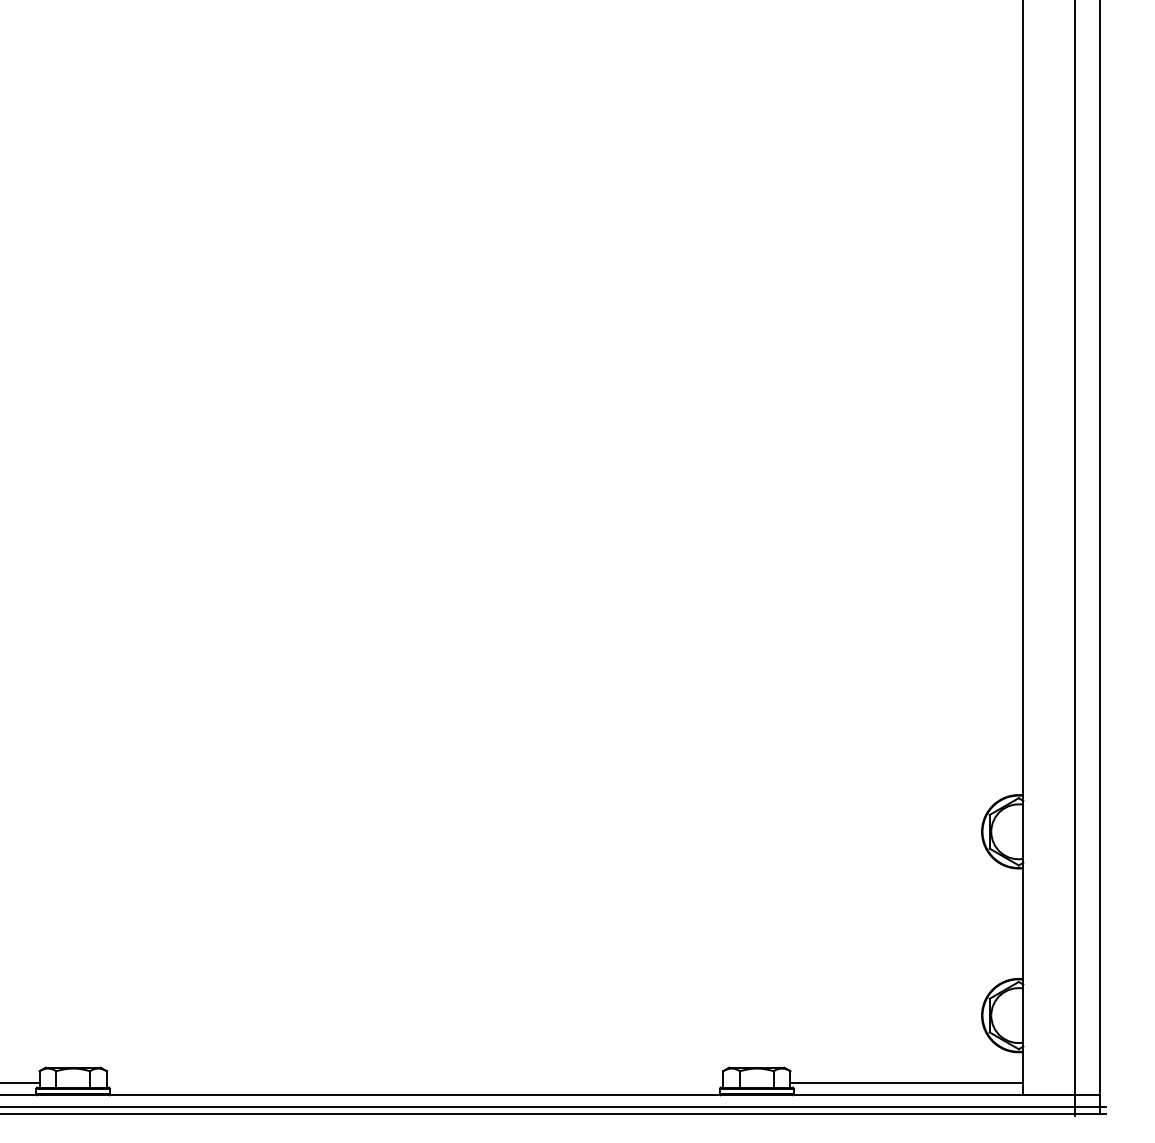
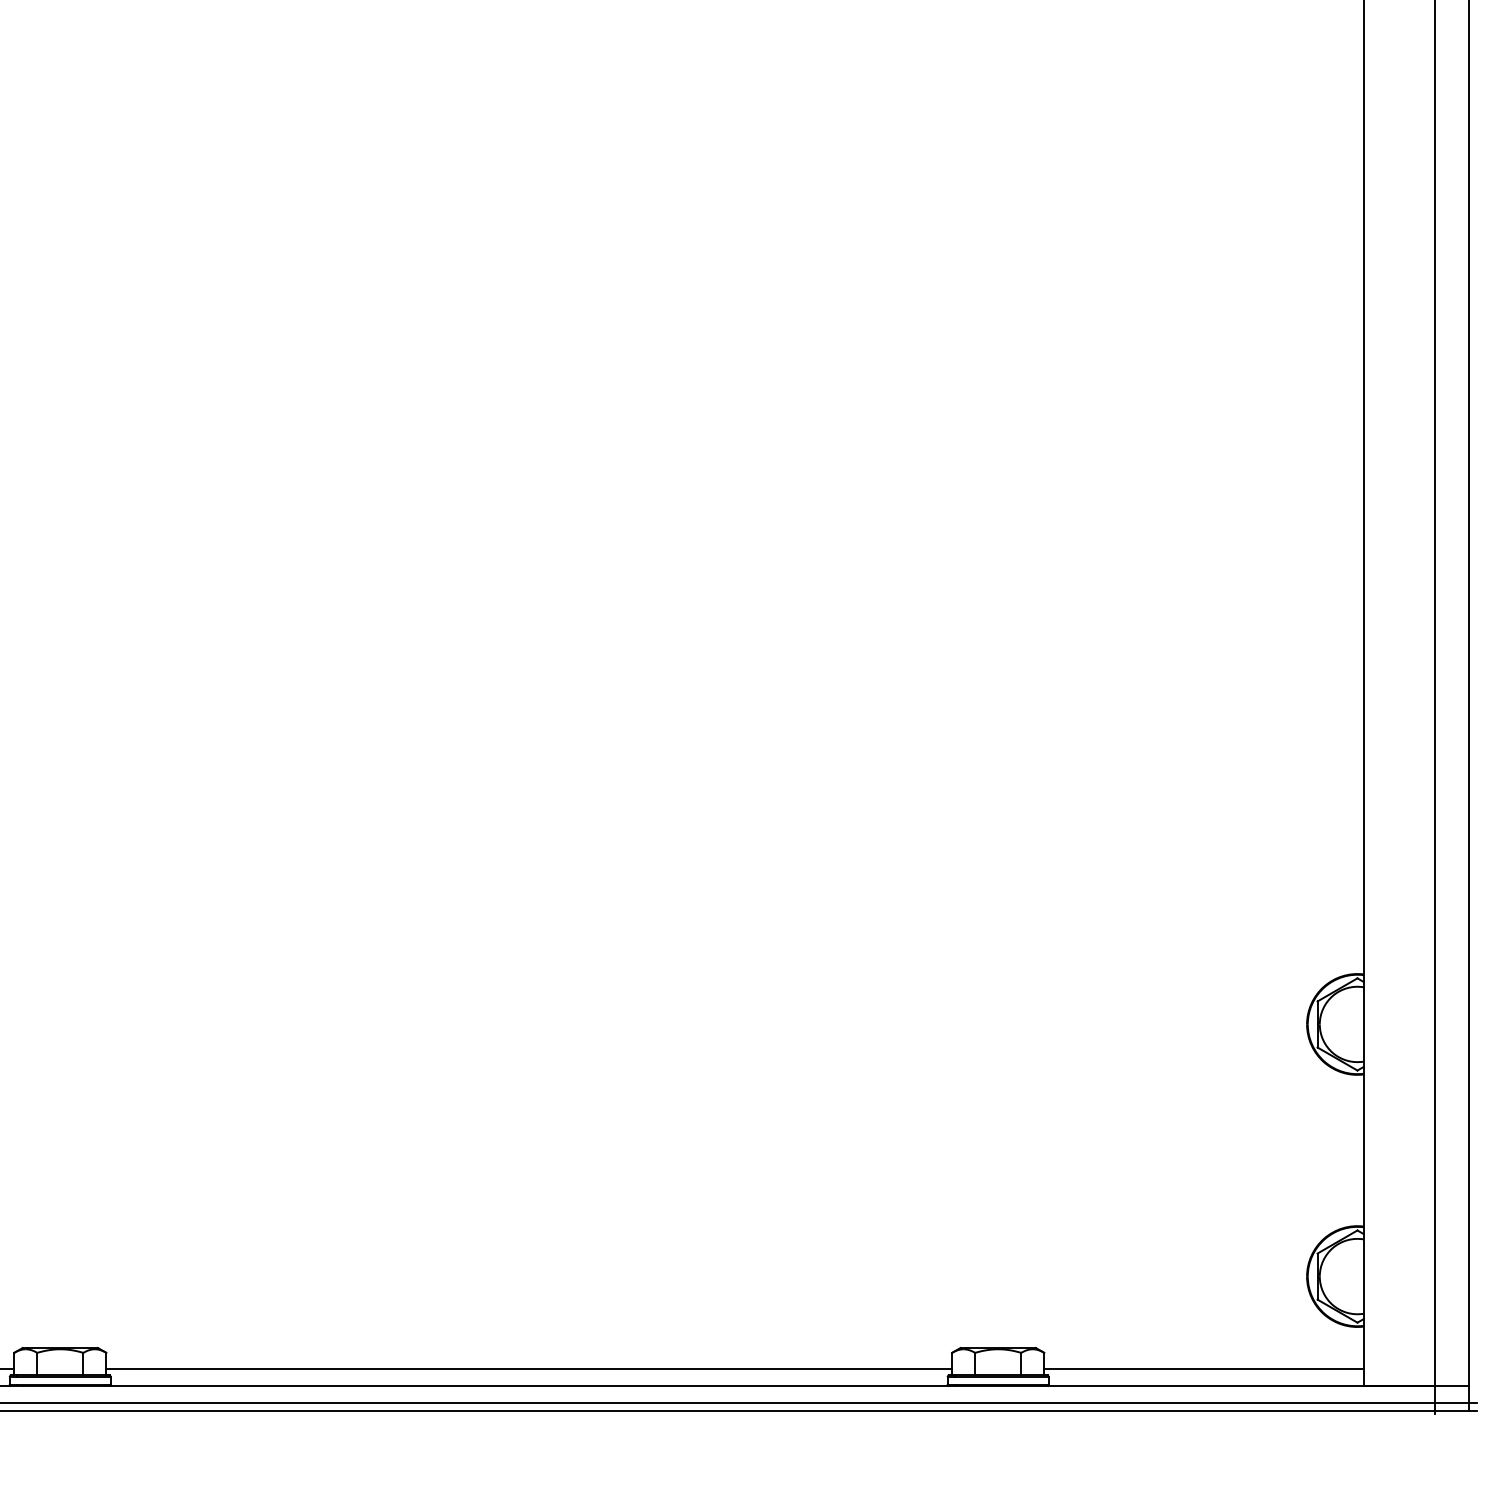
line: (414, 1082) -> (528, 1368), added

